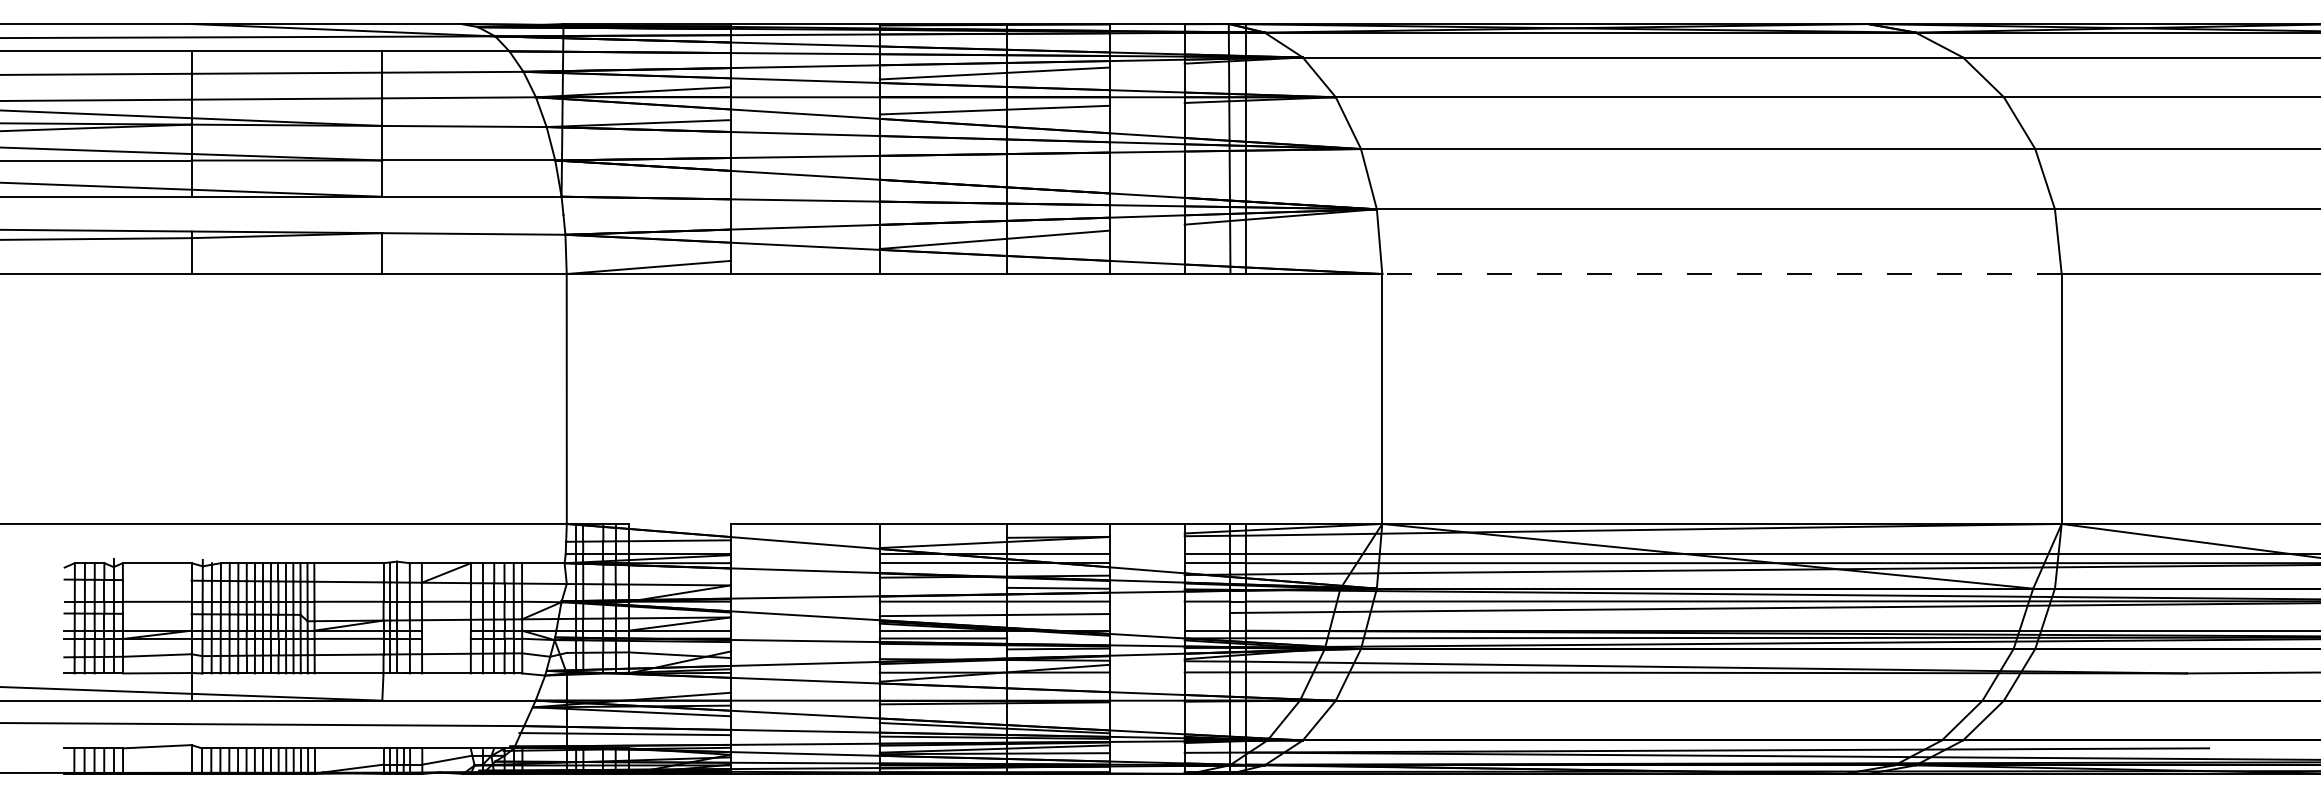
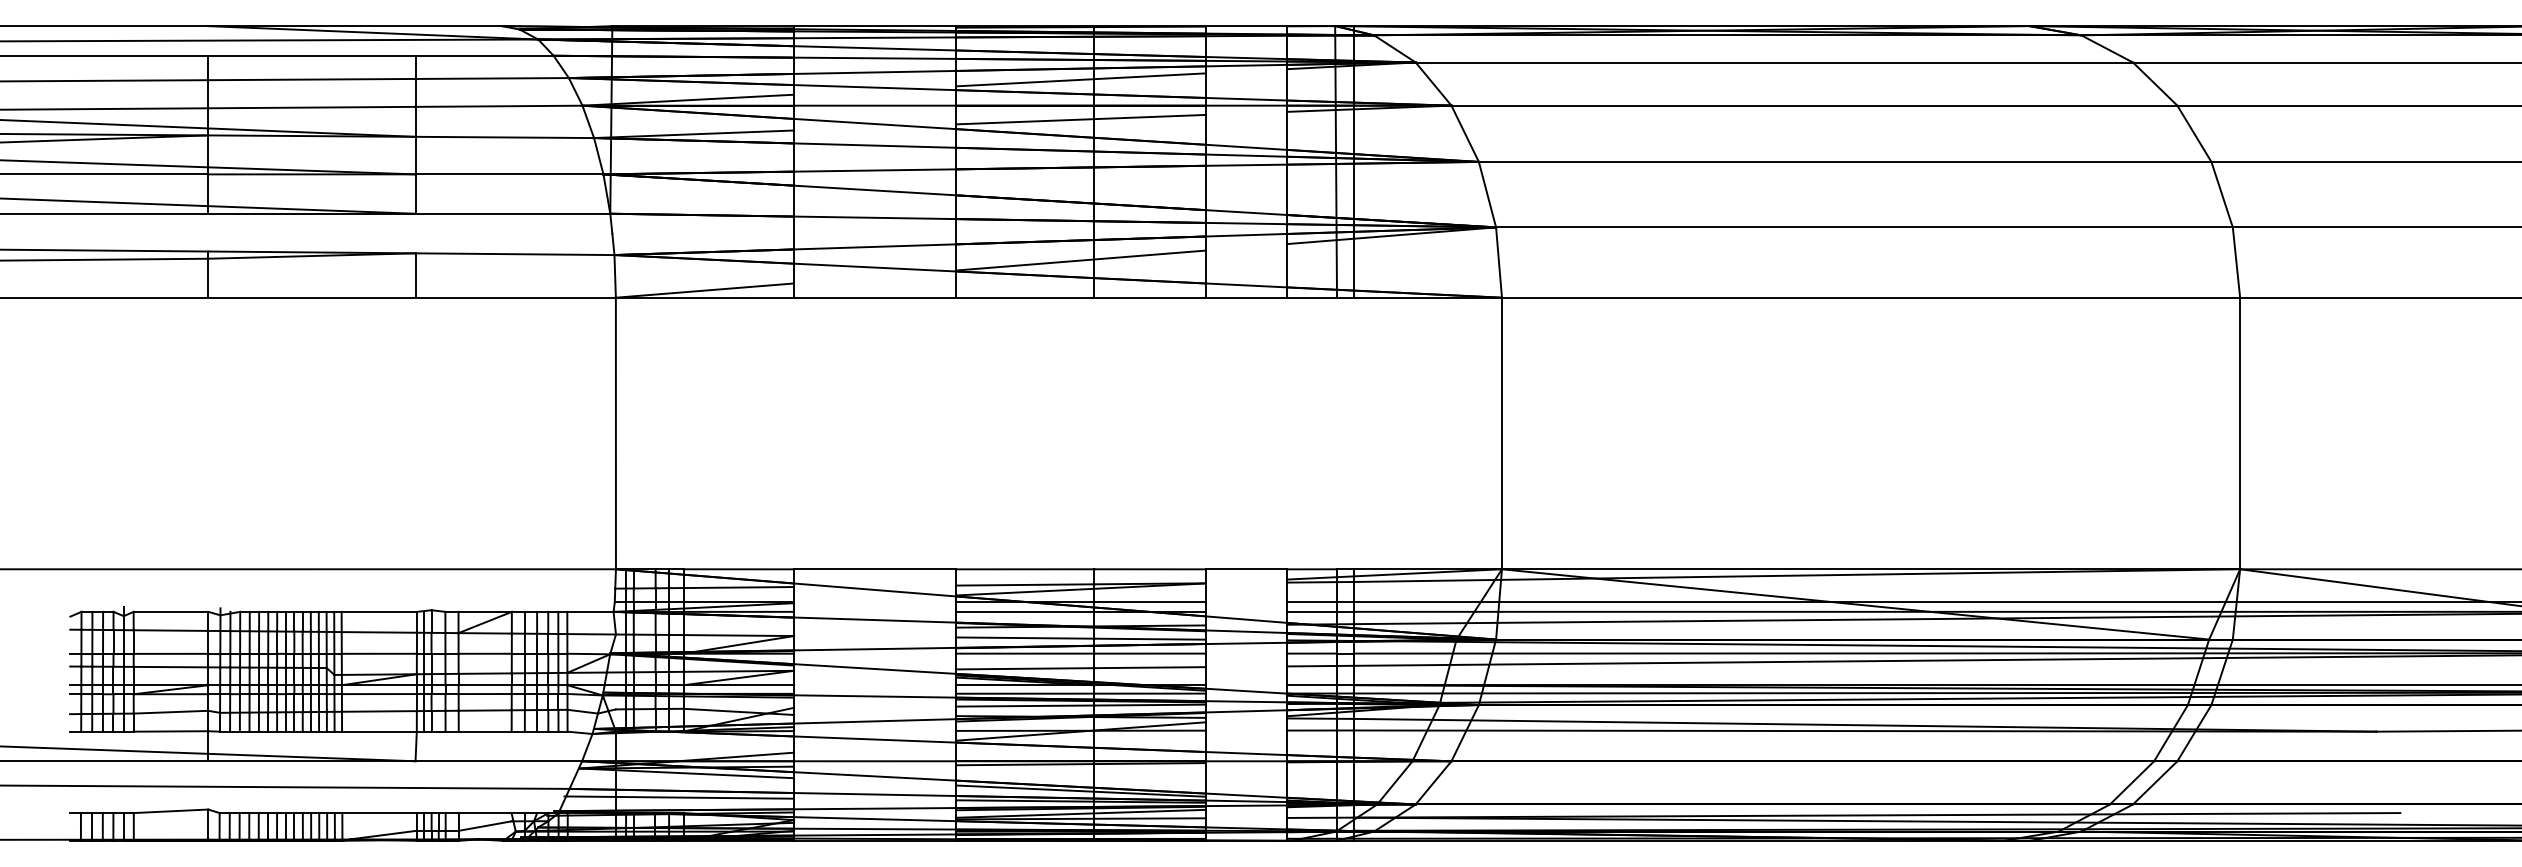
line: (1721, 273) -> (1870, 297), dashed -> solid
line: (679, 524) -> (738, 569), added
line: (943, 537) -> (1025, 584), added
line: (156, 580) -> (170, 630), added
line: (943, 586) -> (1025, 637), added
line: (1207, 612) -> (1312, 665), added
line: (156, 613) -> (170, 666), added
line: (445, 630) -> (484, 685), added
line: (1057, 638) -> (1149, 693), added
line: (445, 639) -> (484, 694), added
line: (943, 649) -> (1025, 705), added

